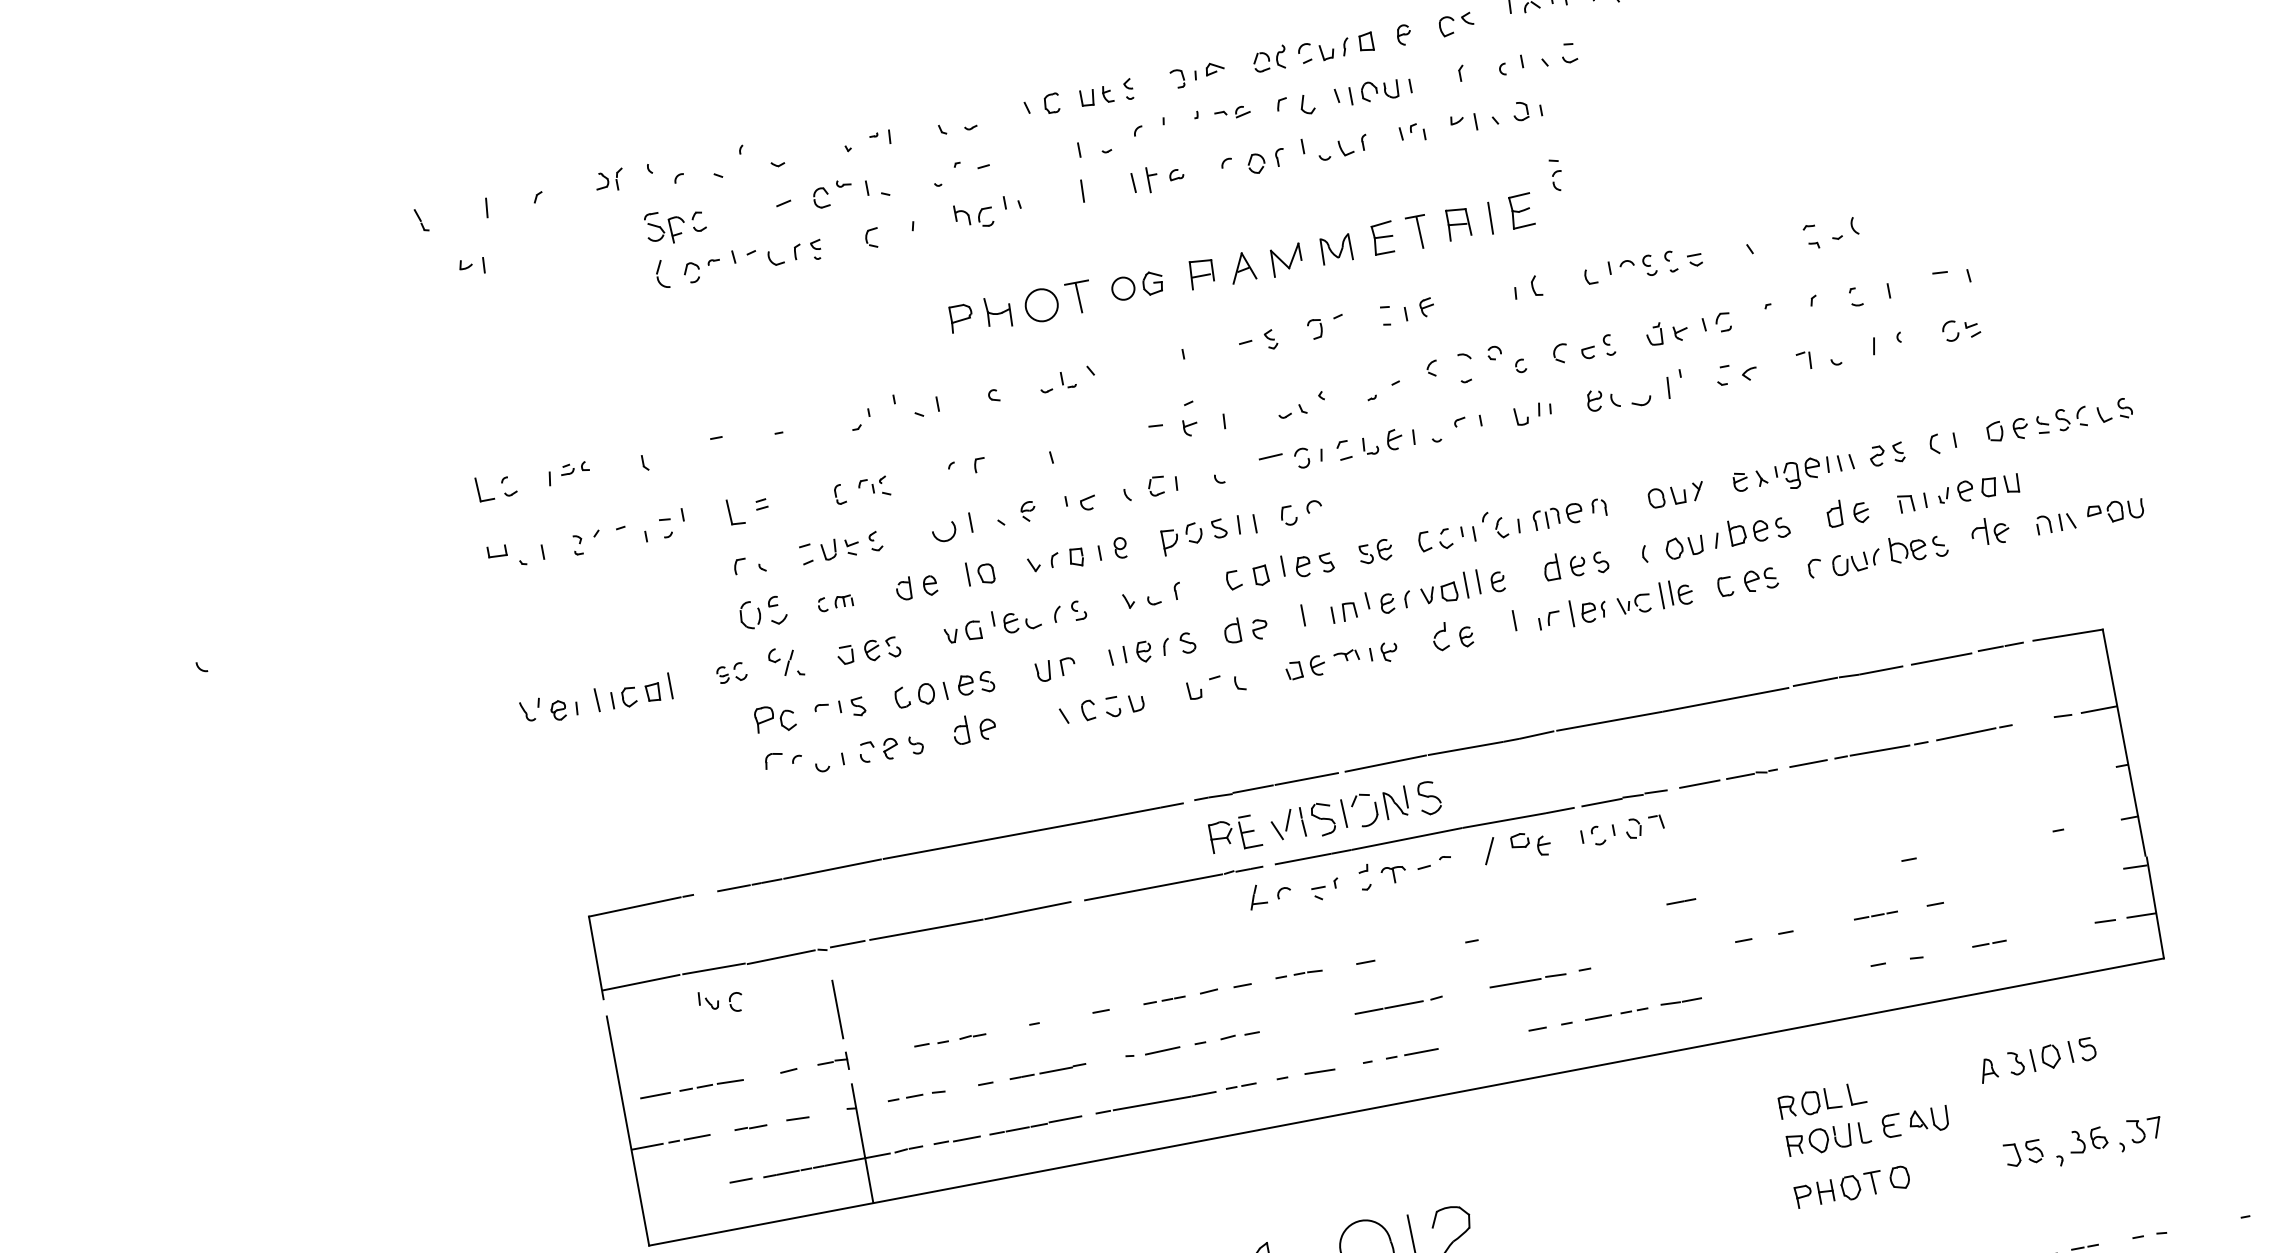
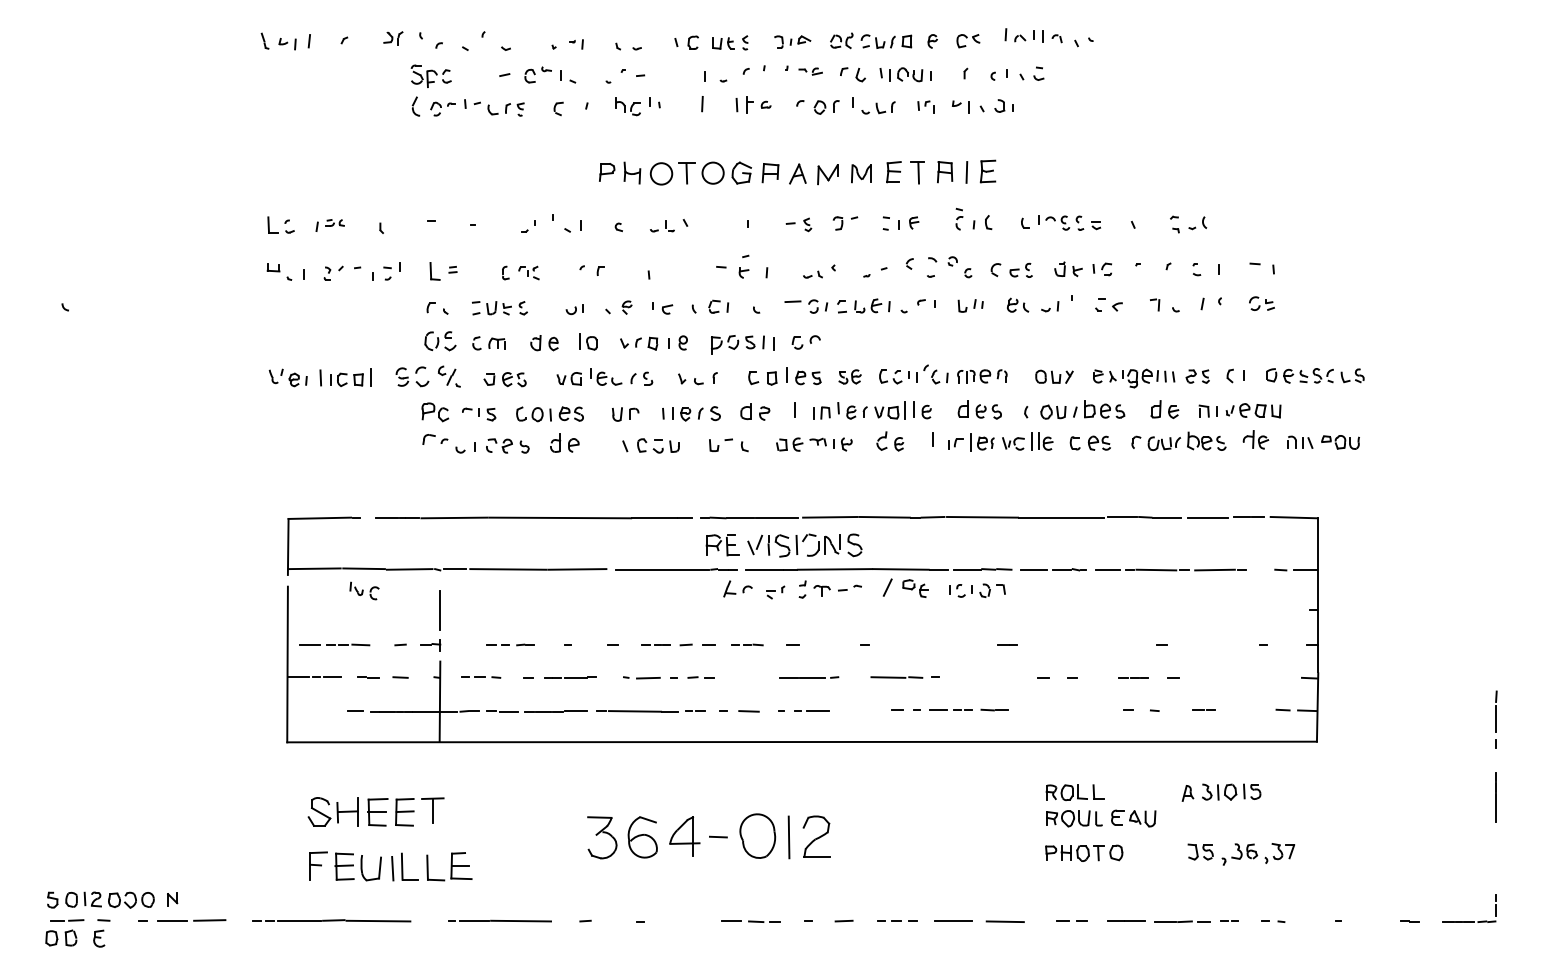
part: (1556, 175) -> (959, 219), moved
part: (472, 267) -> (287, 44), moved
part: (1136, 285) -> (726, 172), size x1.43
part: (1650, 392) -> (1050, 306), size x0.62
part: (951, 528) -> (574, 309), size x0.62
part: (834, 602) -> (488, 343), size x1.43
part: (731, 672) -> (412, 376), size x1.67

